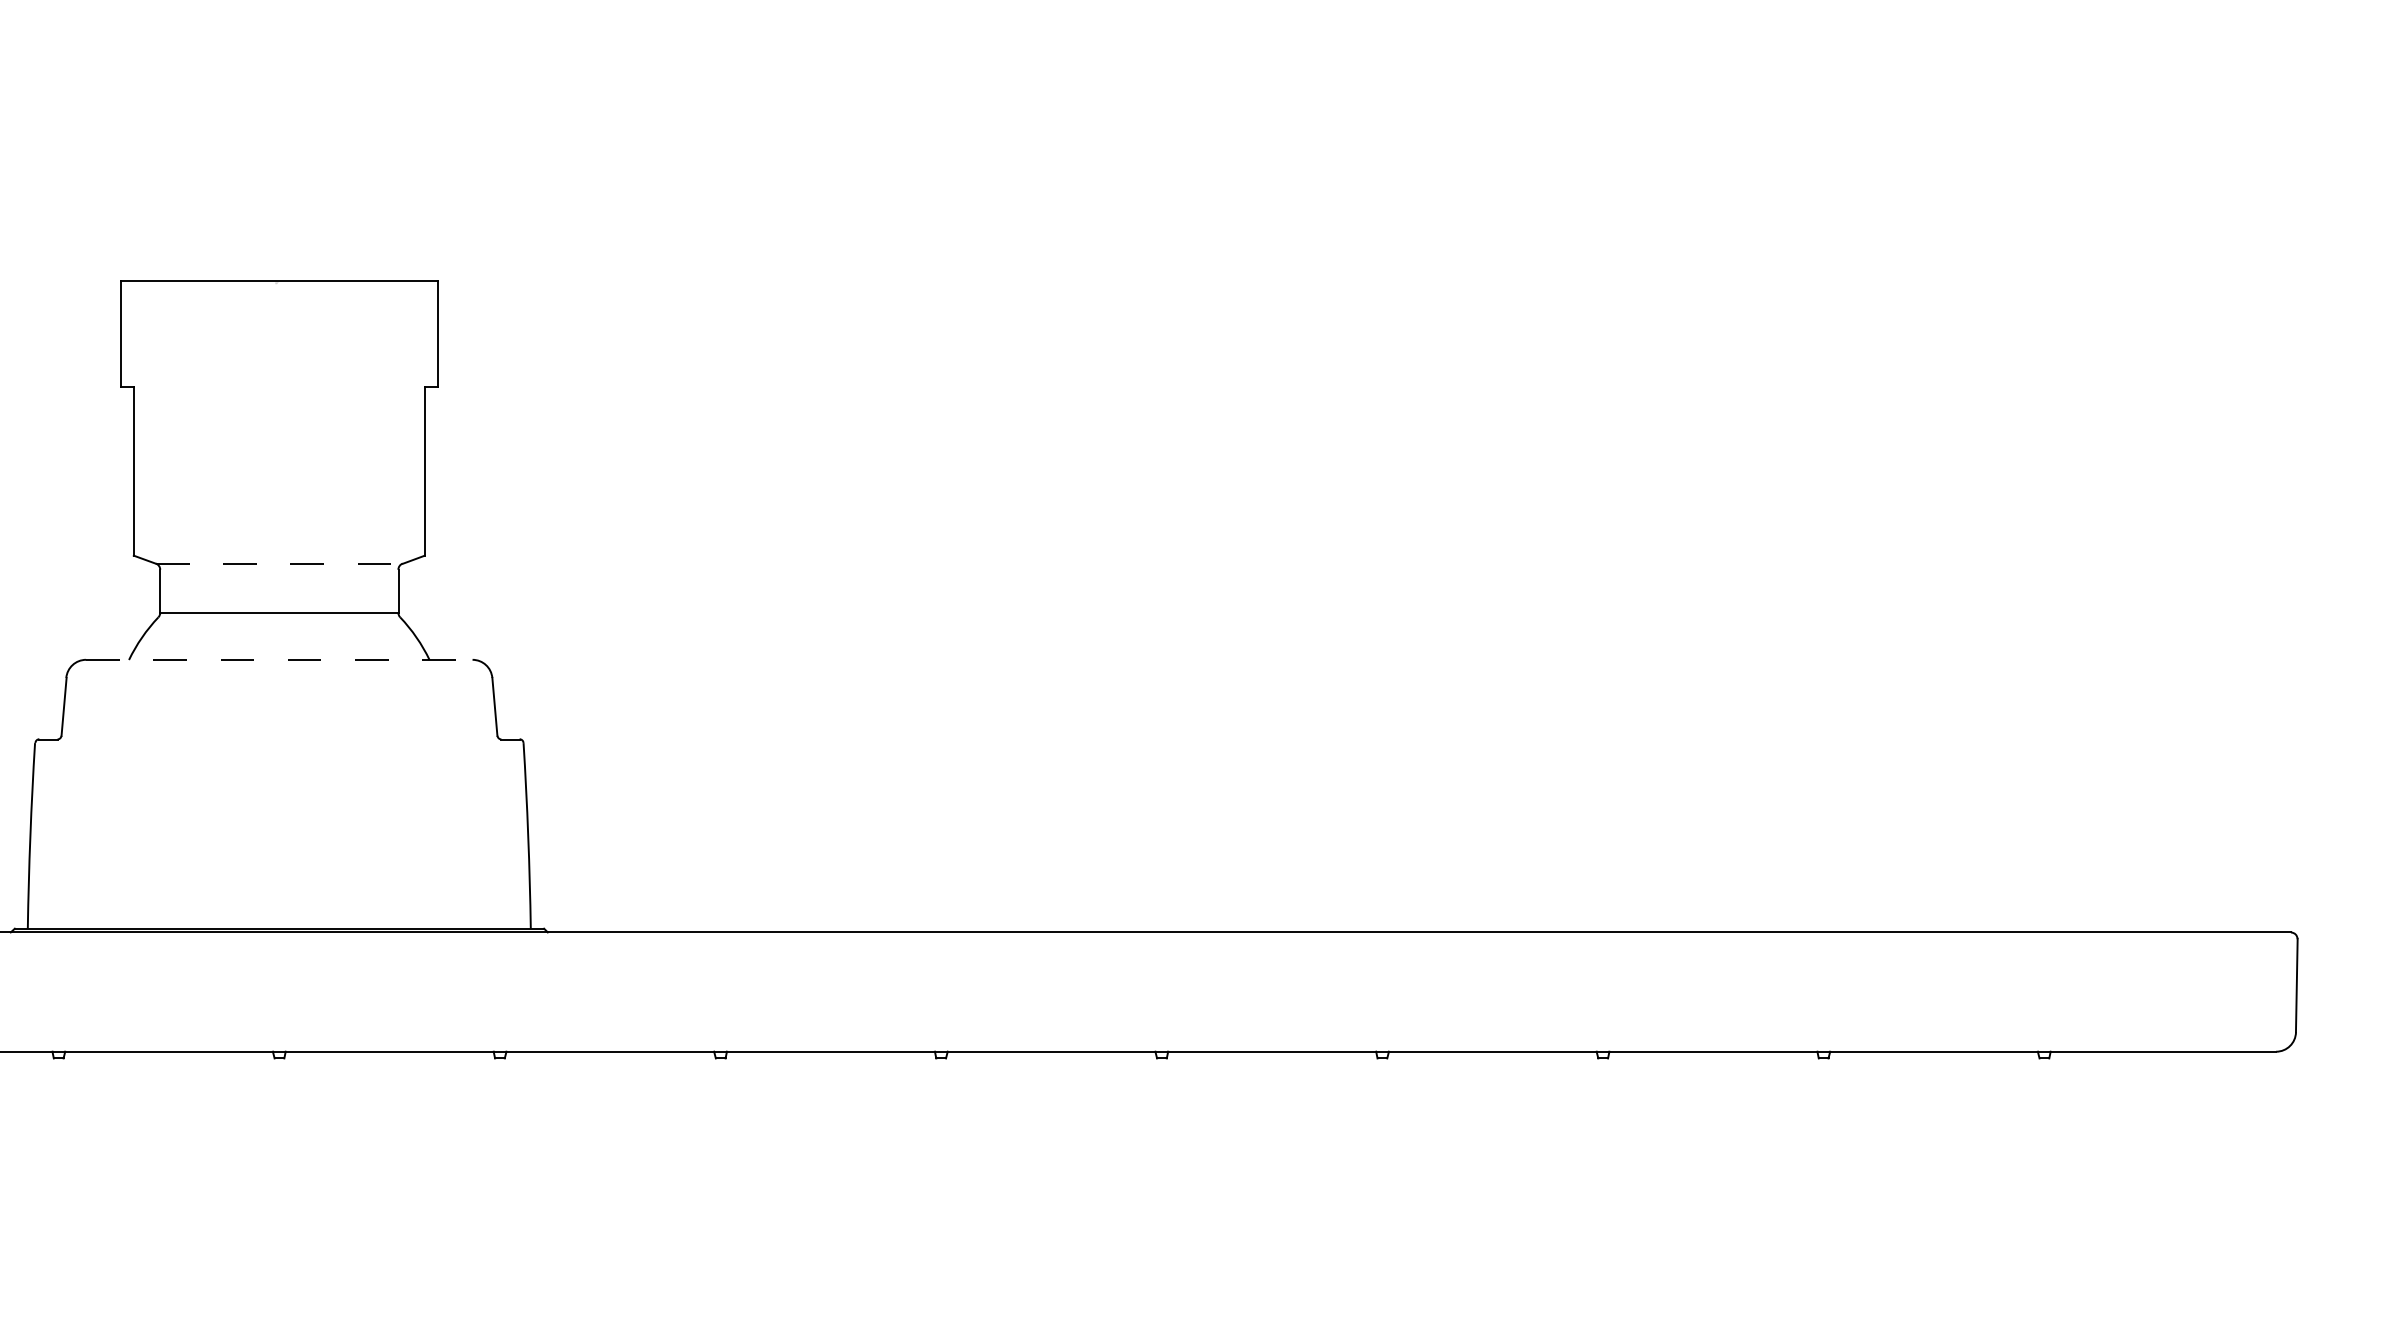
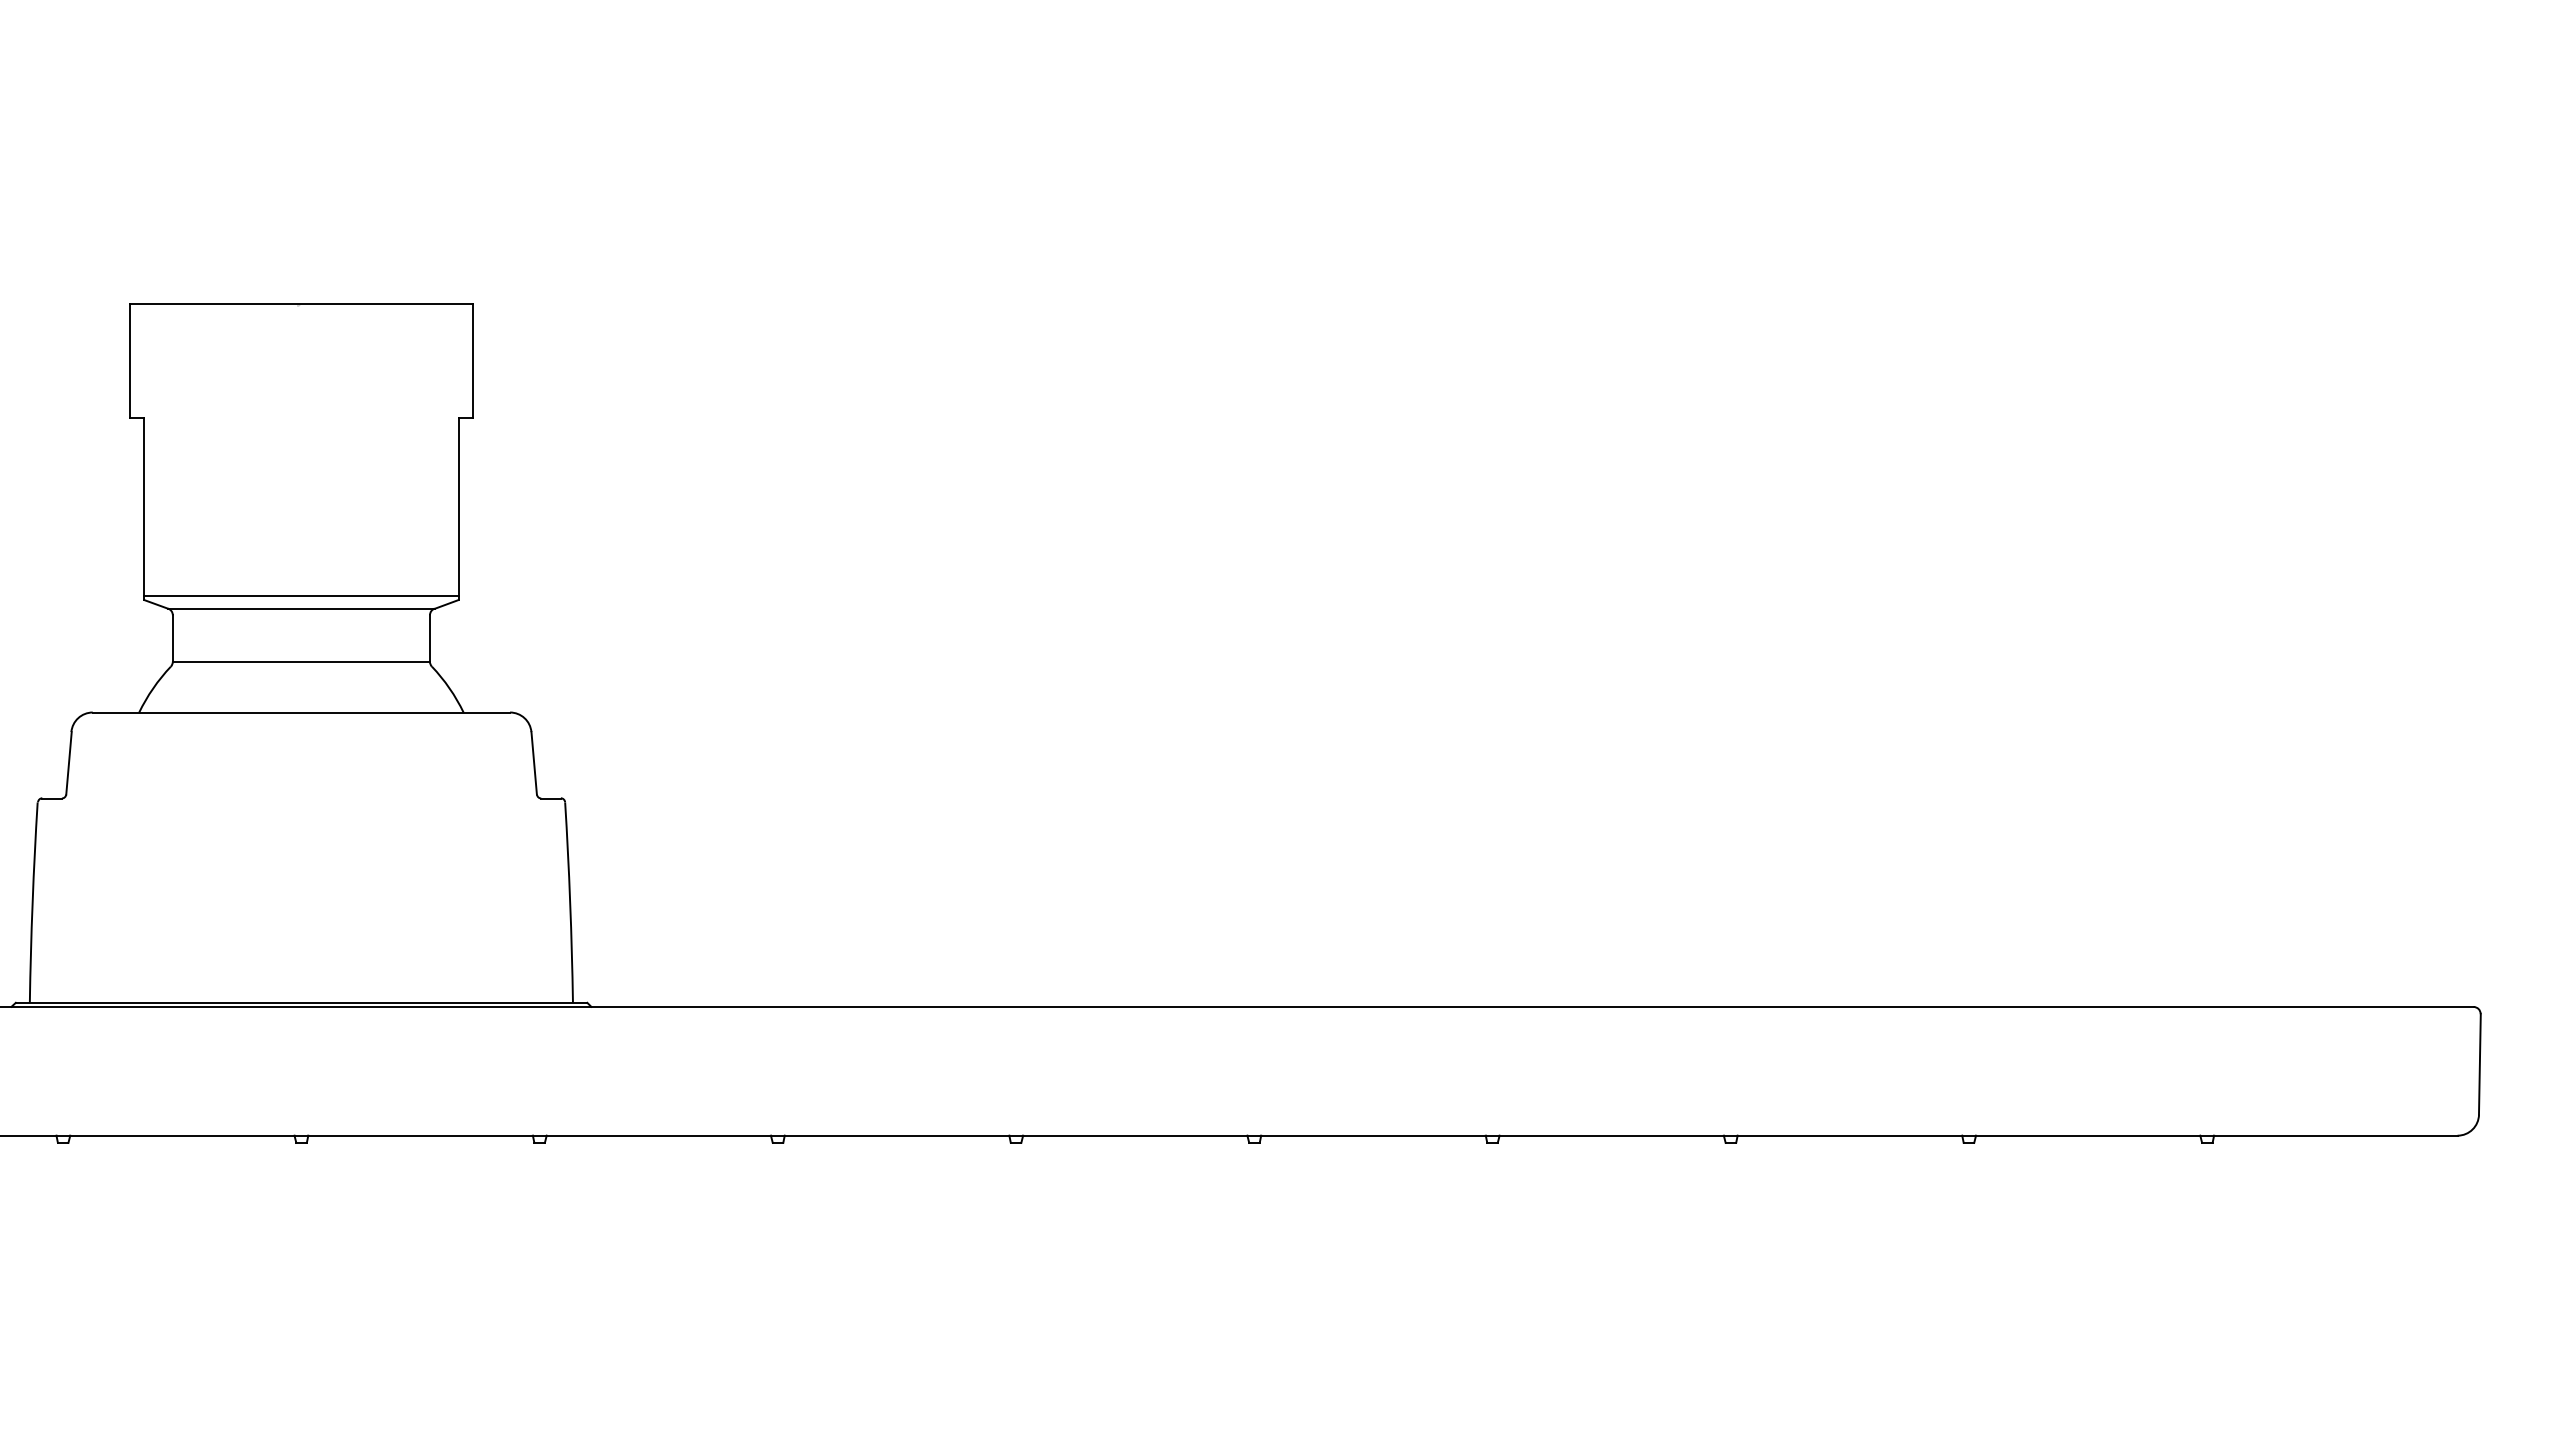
line: (279, 552) -> (301, 596), added
line: (280, 563) -> (302, 608), dashed -> solid
line: (279, 659) -> (301, 712), dashed -> solid

